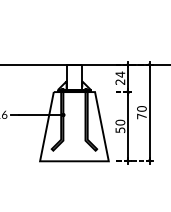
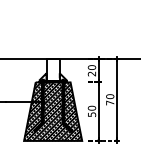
text: (120, 74) -> (92, 67), 24 -> 20
hatch: (74, 126) -> (53, 111), added

